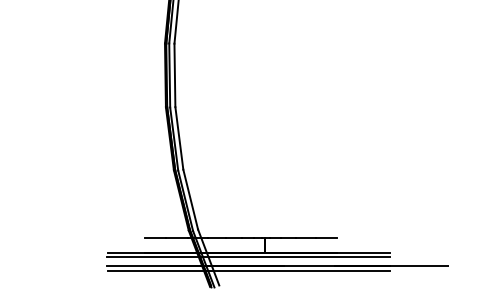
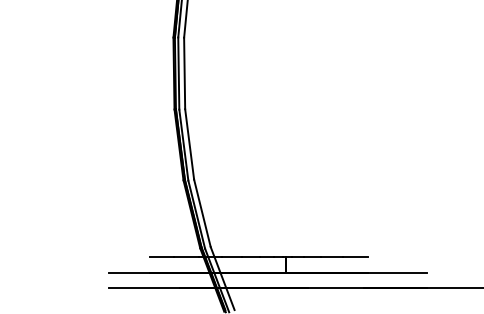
line: (248, 257) -> (267, 278), removed
line: (248, 271) -> (267, 294), removed

